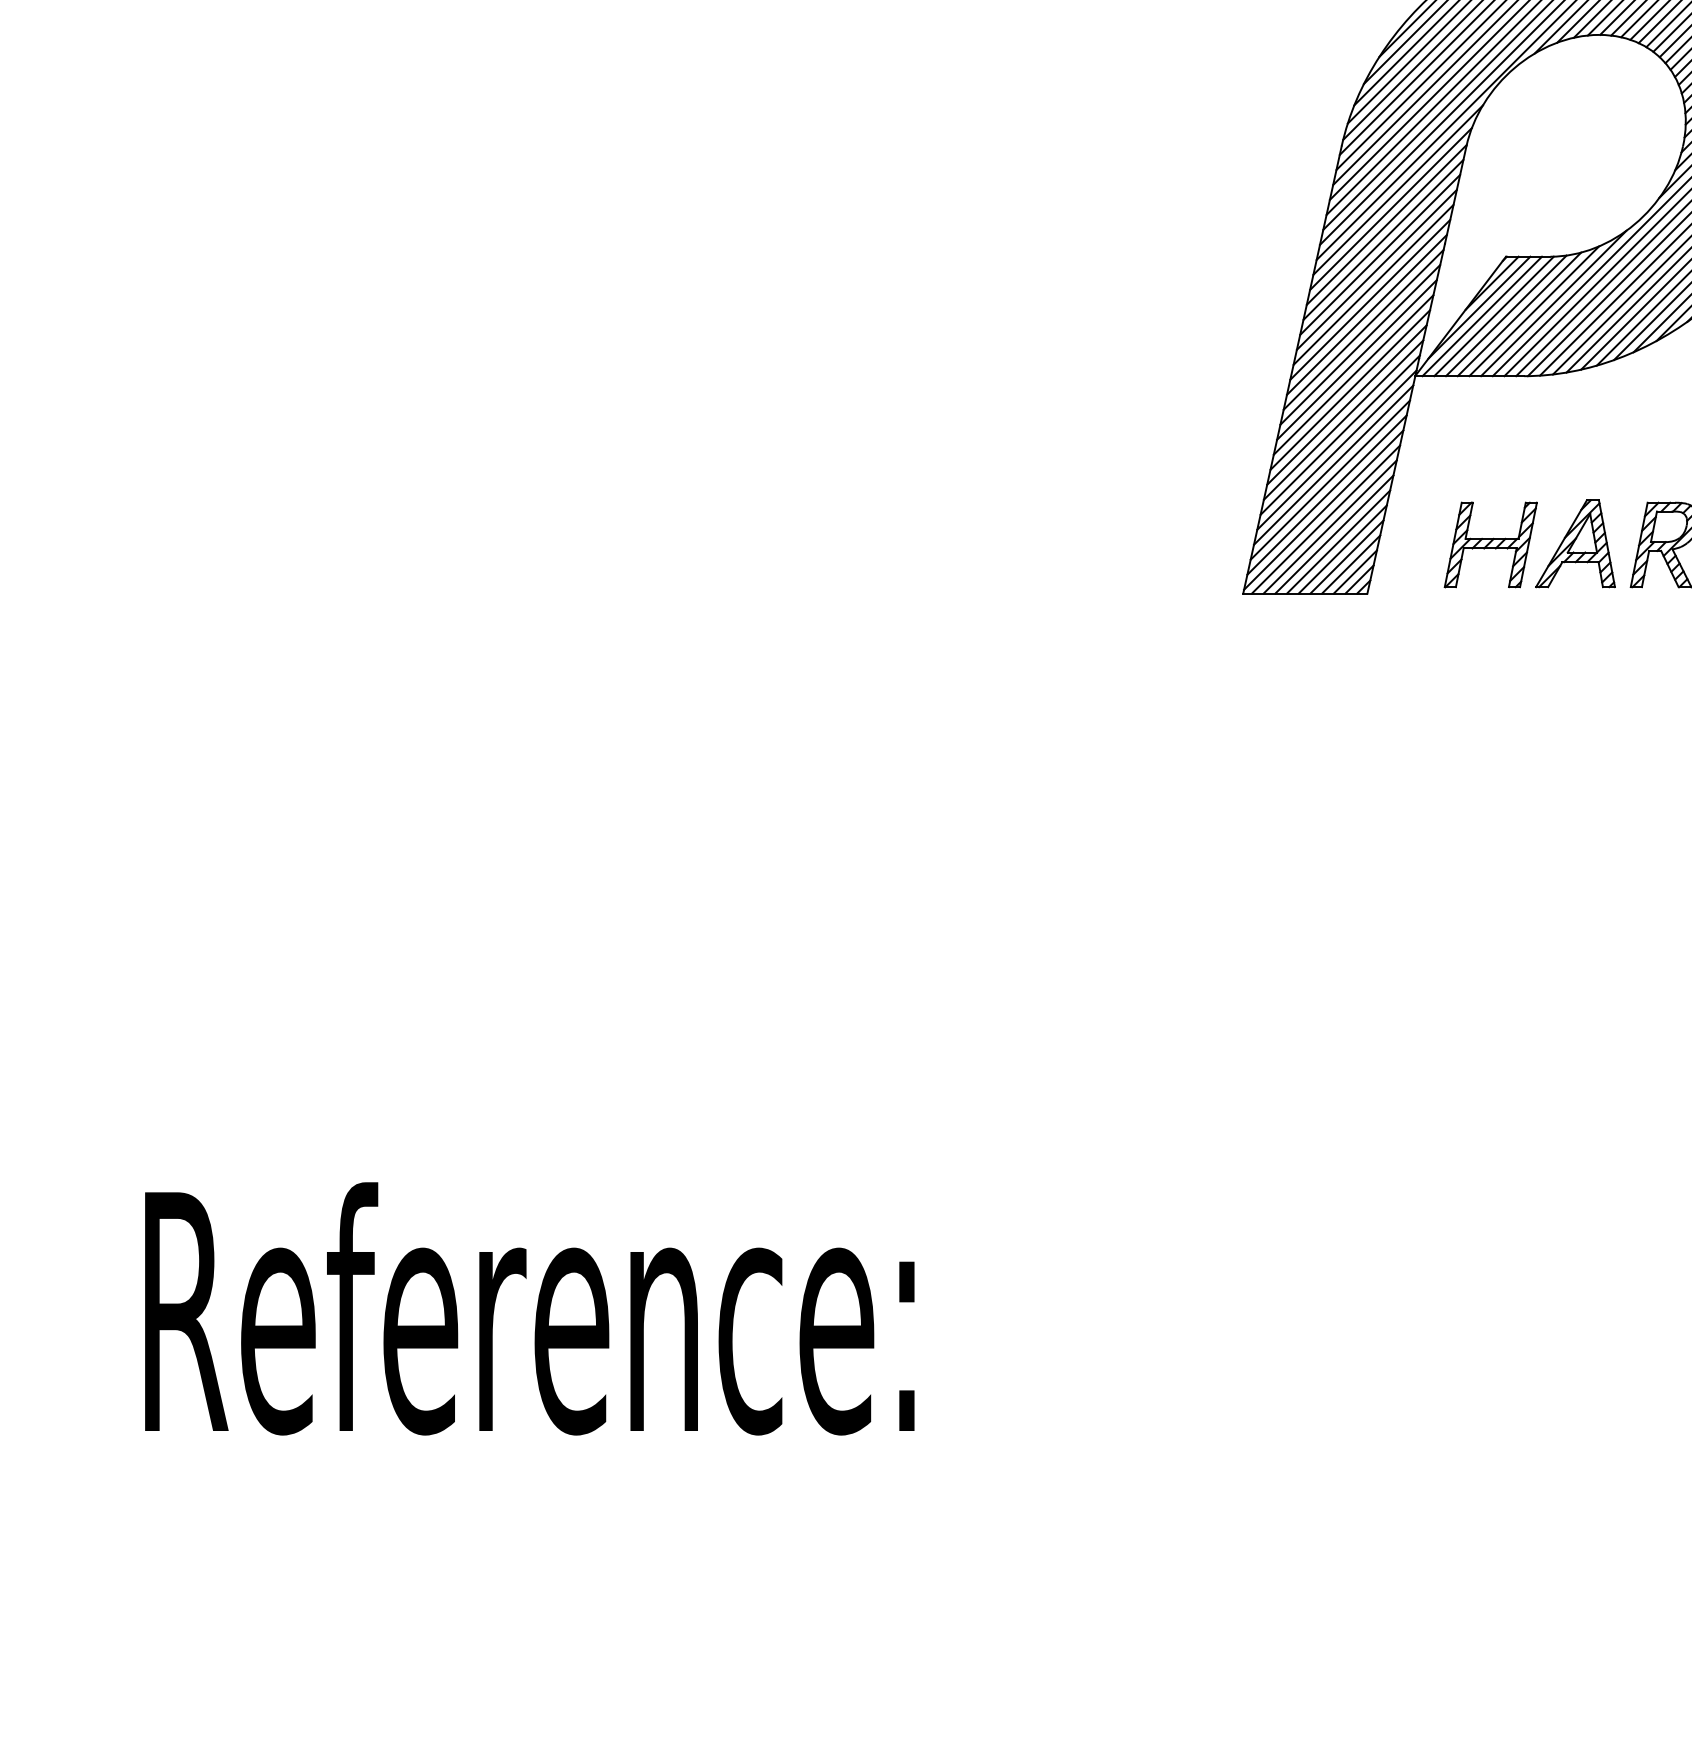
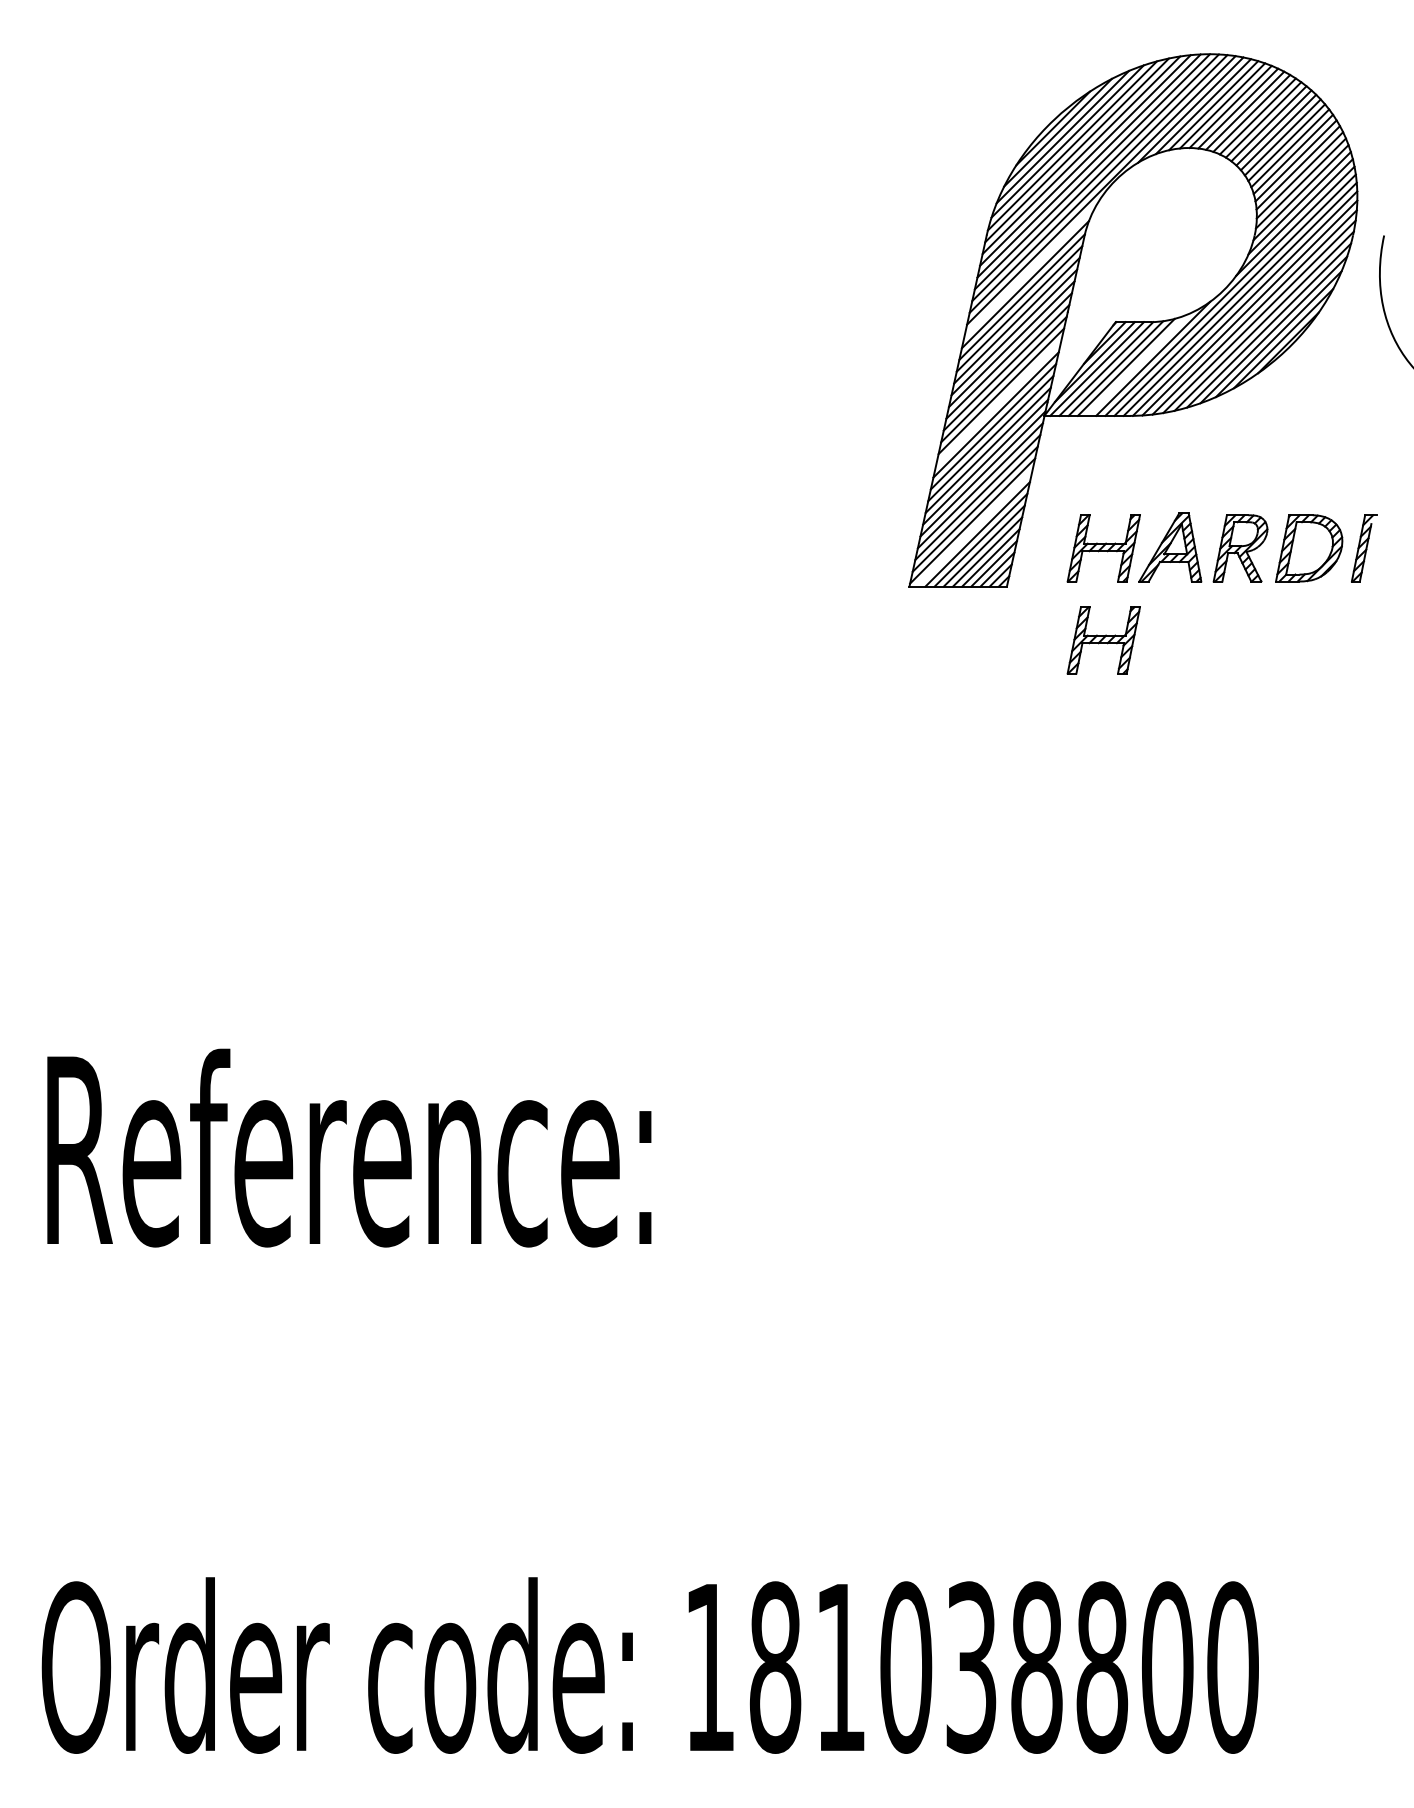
line: (1397, 189) -> (1030, 269), removed
line: (1533, 310) -> (1137, 364), removed
line: (1356, 359) -> (998, 402), removed
line: (1326, 519) -> (974, 528), removed
part: (1490, 662) -> (1103, 640), added

